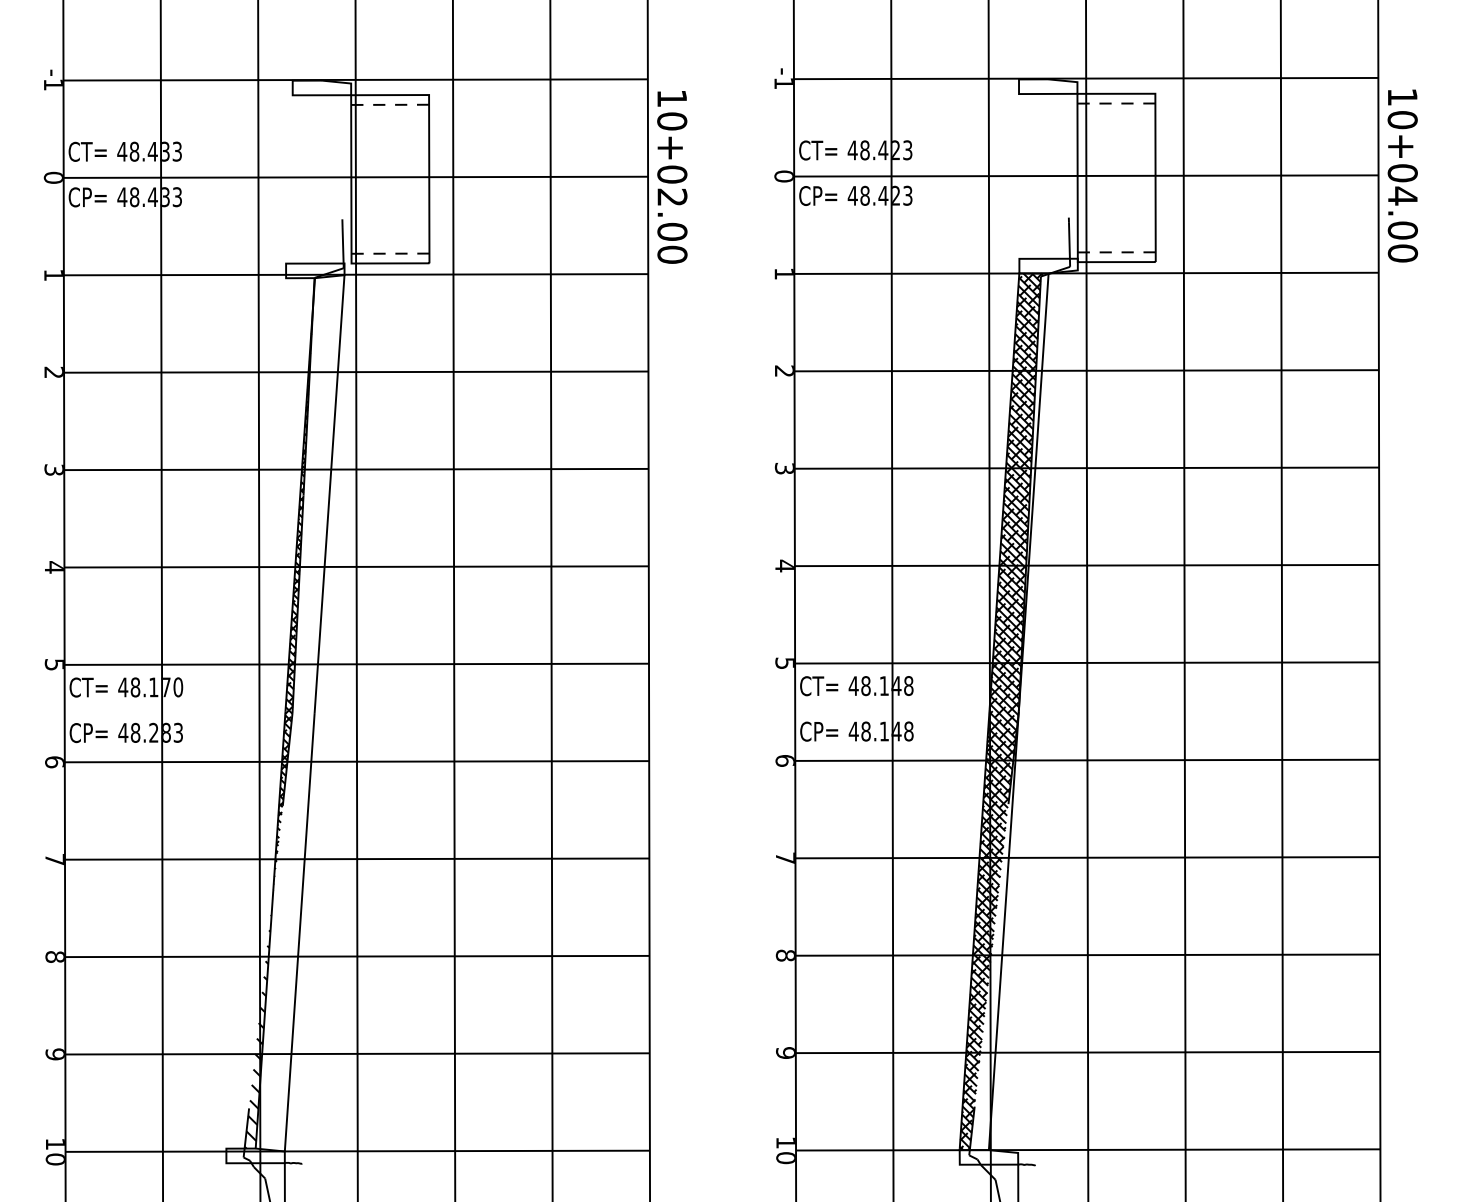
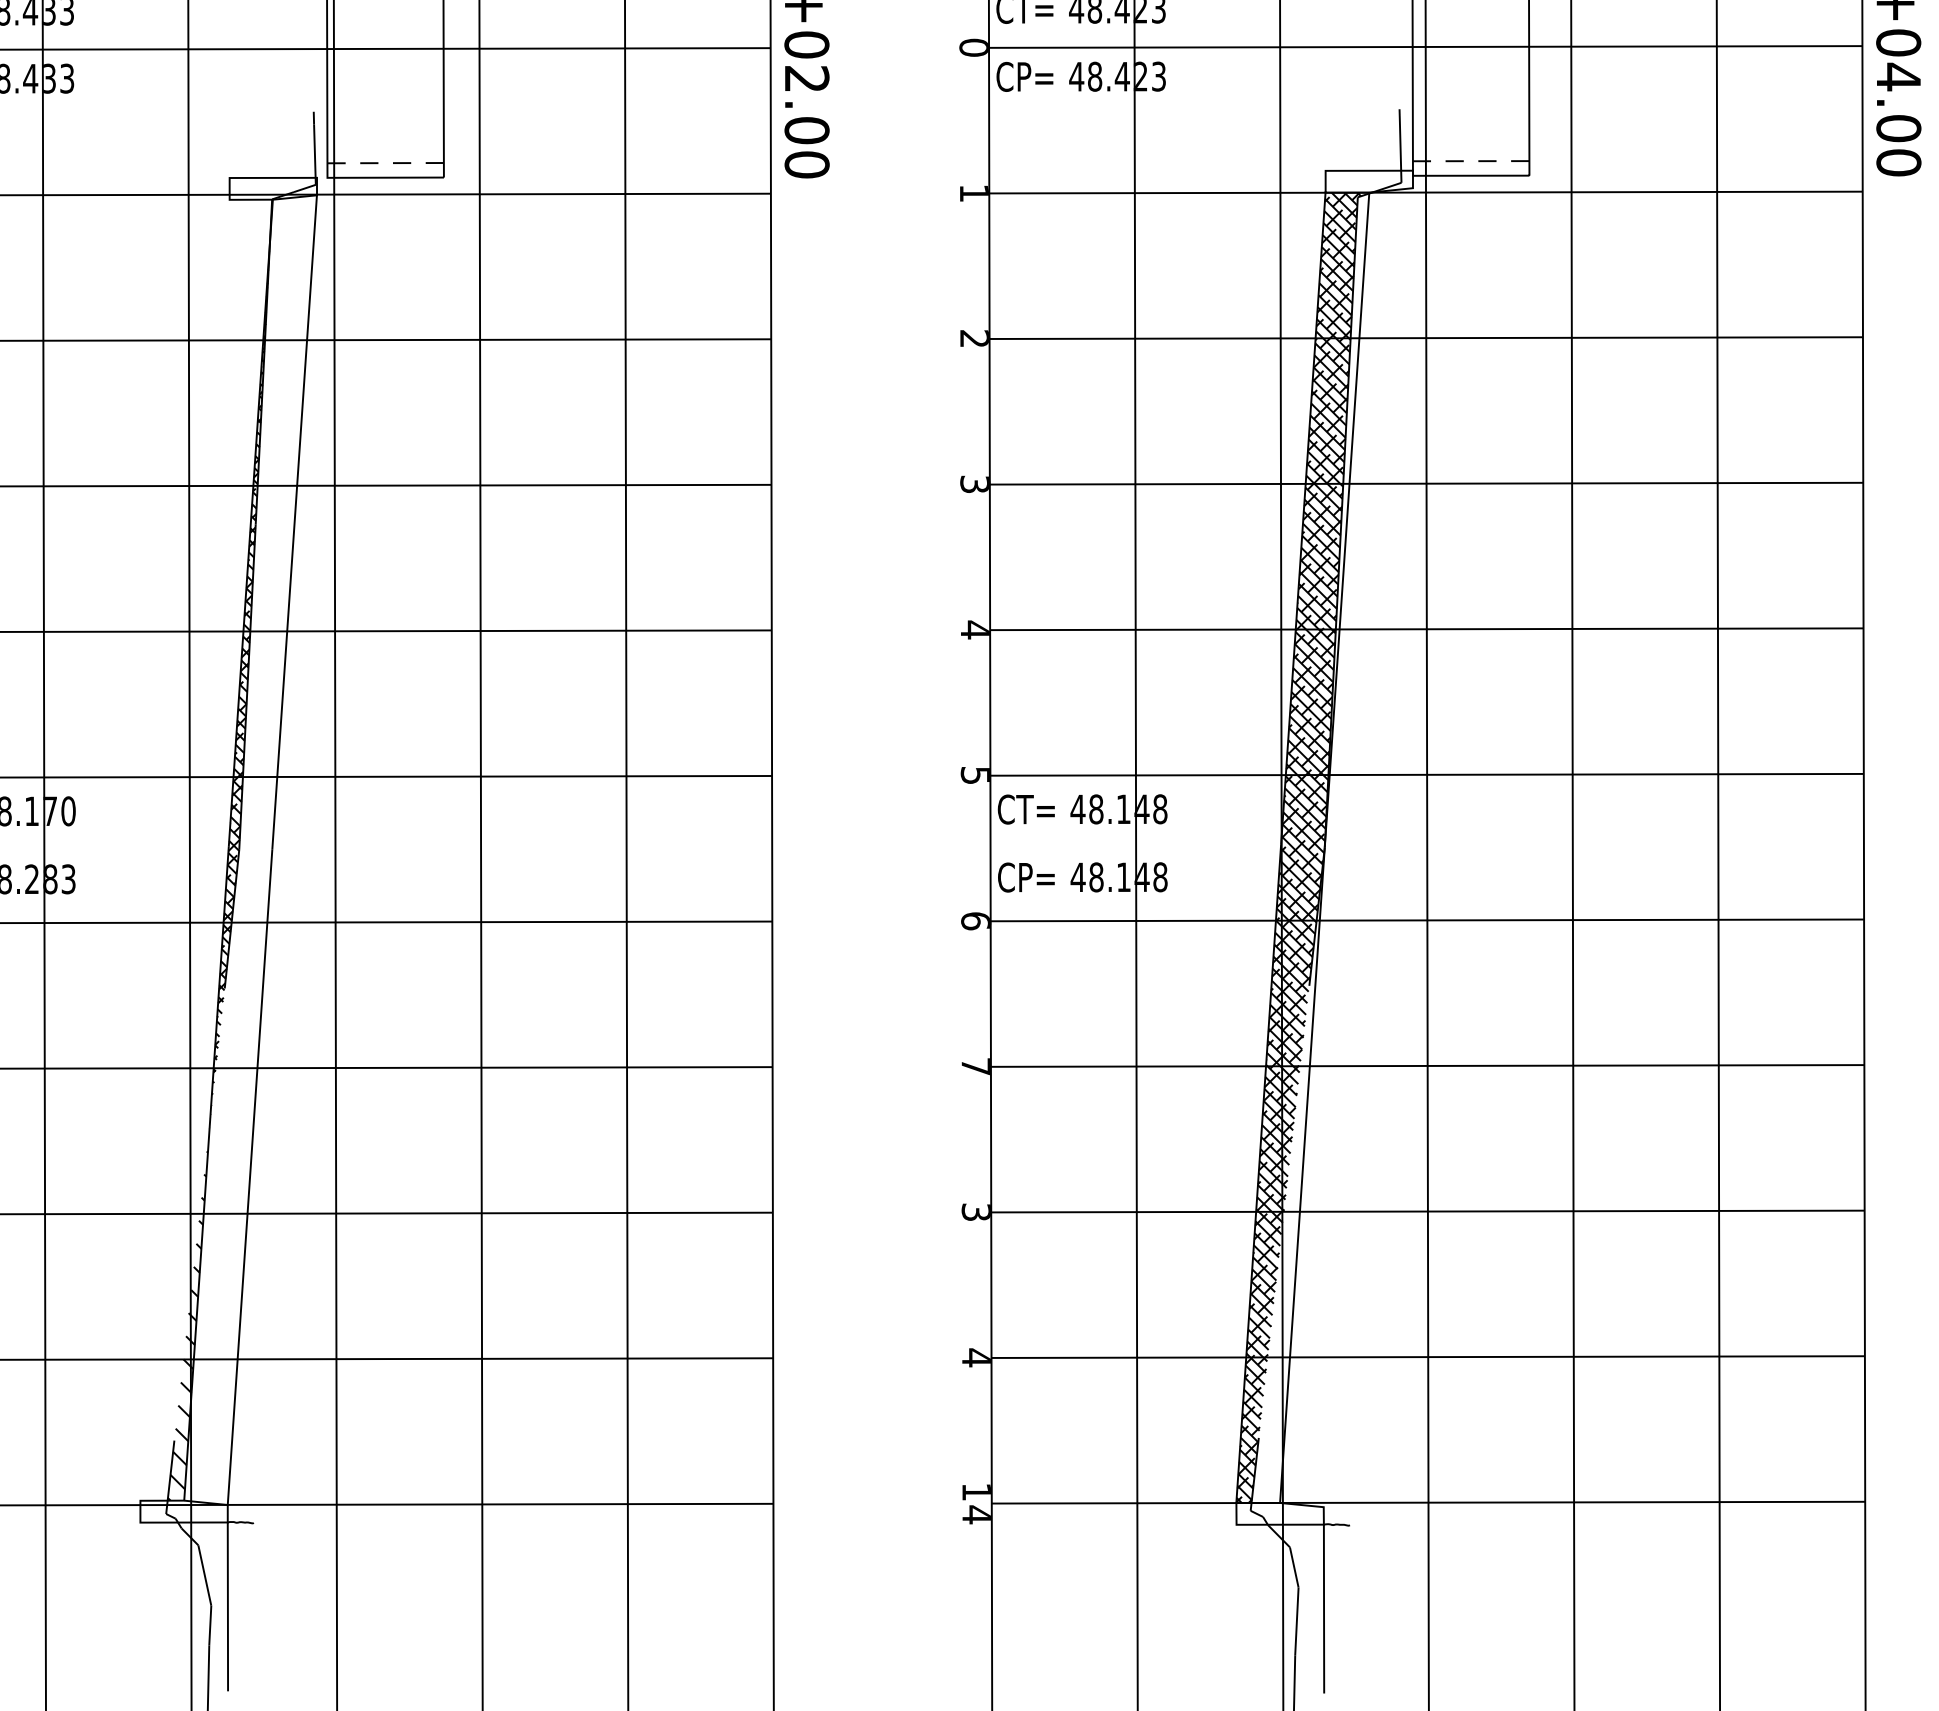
text: (784, 955) -> (974, 1212), 8 -> 3
text: (785, 1052) -> (976, 1357), 9 -> 4
text: (785, 1157) -> (976, 1513), 10 -> 14

